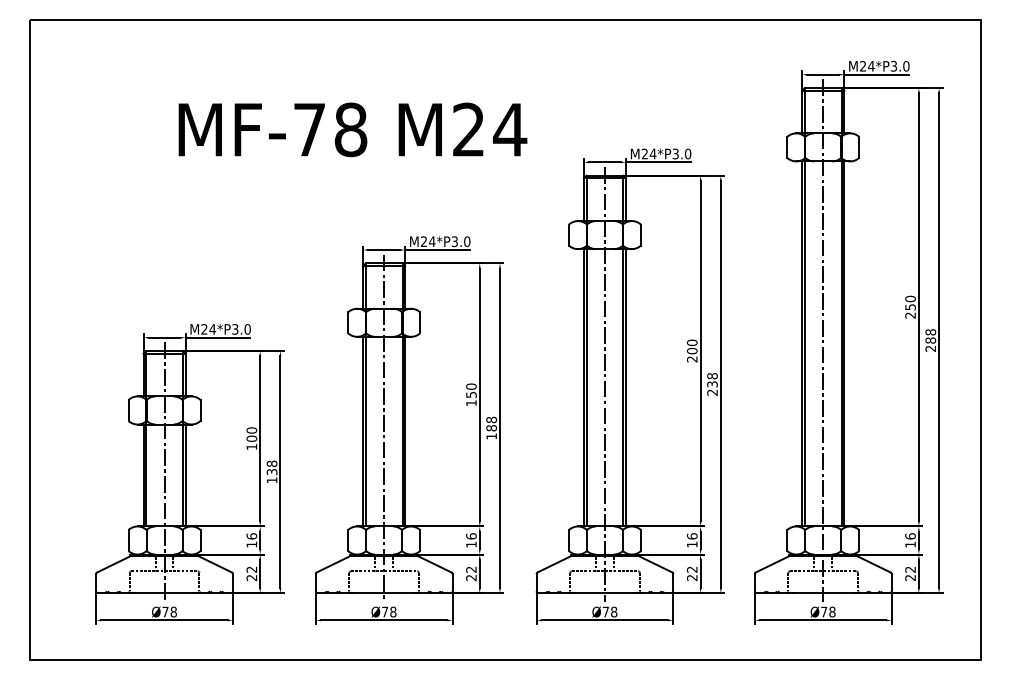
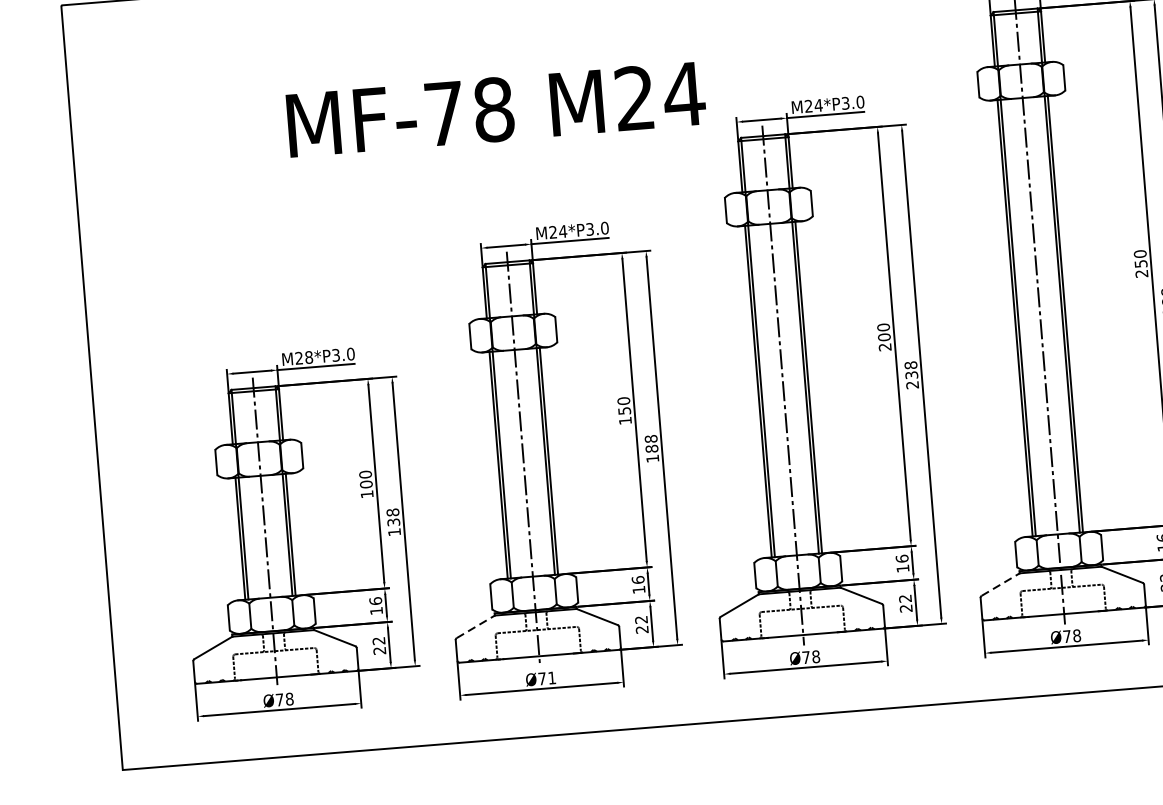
text: (352, 129) -> (495, 109), moved
text: (212, 329) -> (308, 357), M24*P3.0 -> M28*P3.0
line: (333, 564) -> (476, 626), solid -> dashed
line: (772, 564) -> (1000, 584), solid -> dashed
text: (393, 611) -> (552, 677), Ø78 -> Ø71

